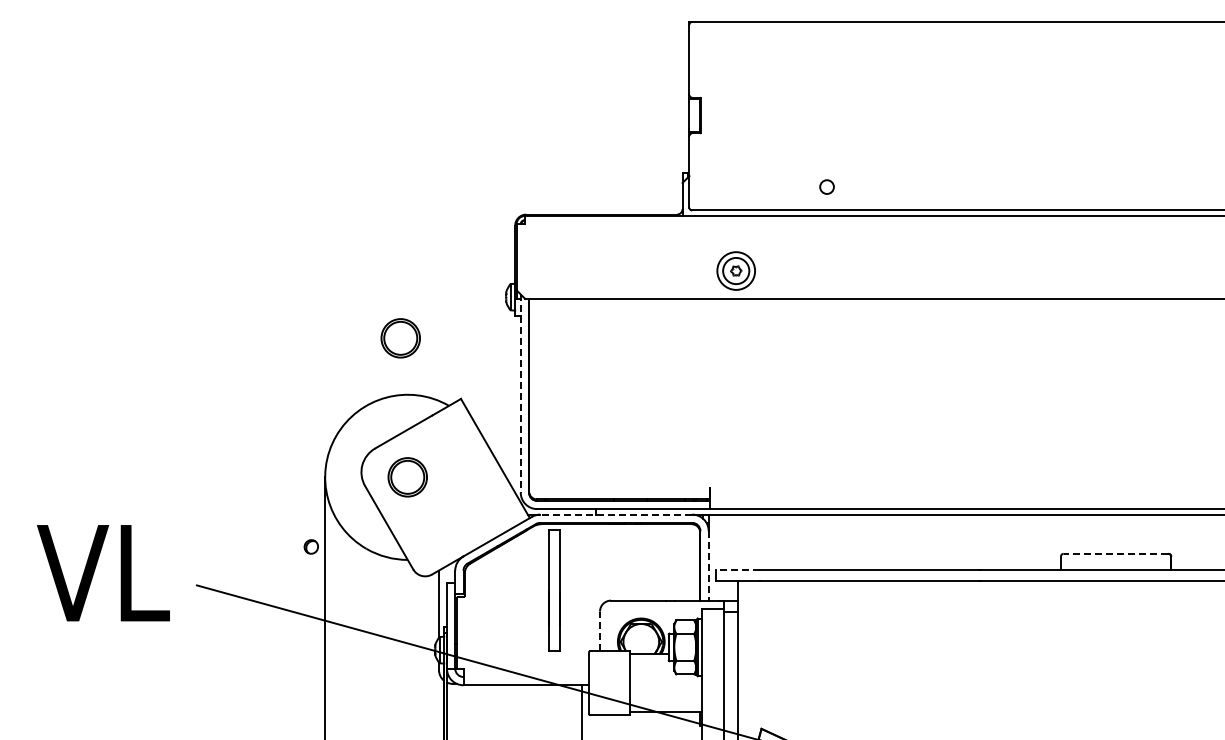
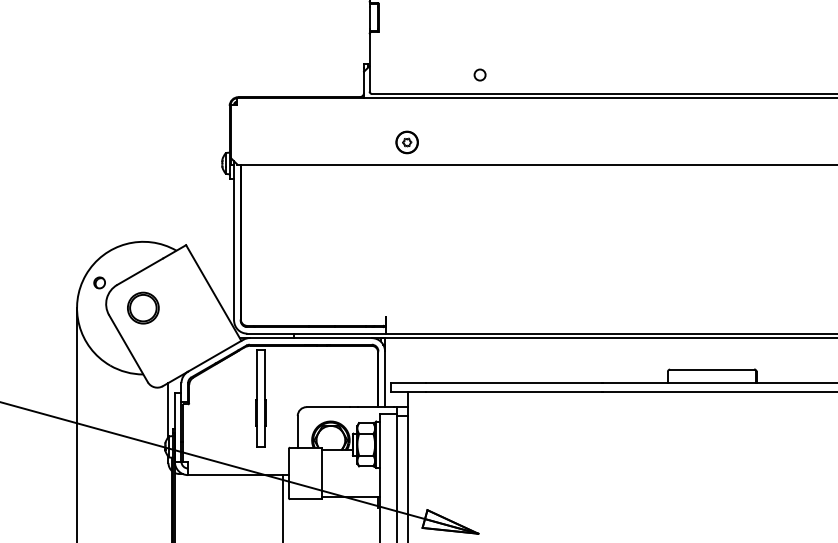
circle: (735, 270) -> (406, 142), size x0.71
part: (400, 338) -> (137, 196), removed
line: (520, 394) -> (233, 241), dashed -> solid
line: (616, 514) -> (310, 337), dashed -> solid
part: (310, 546) -> (98, 282), moved
line: (1115, 553) -> (711, 369), dashed -> solid
line: (708, 565) -> (384, 378), dashed -> solid
line: (737, 570) -> (408, 382), dashed -> solid
line: (600, 631) -> (298, 431), dashed -> solid

